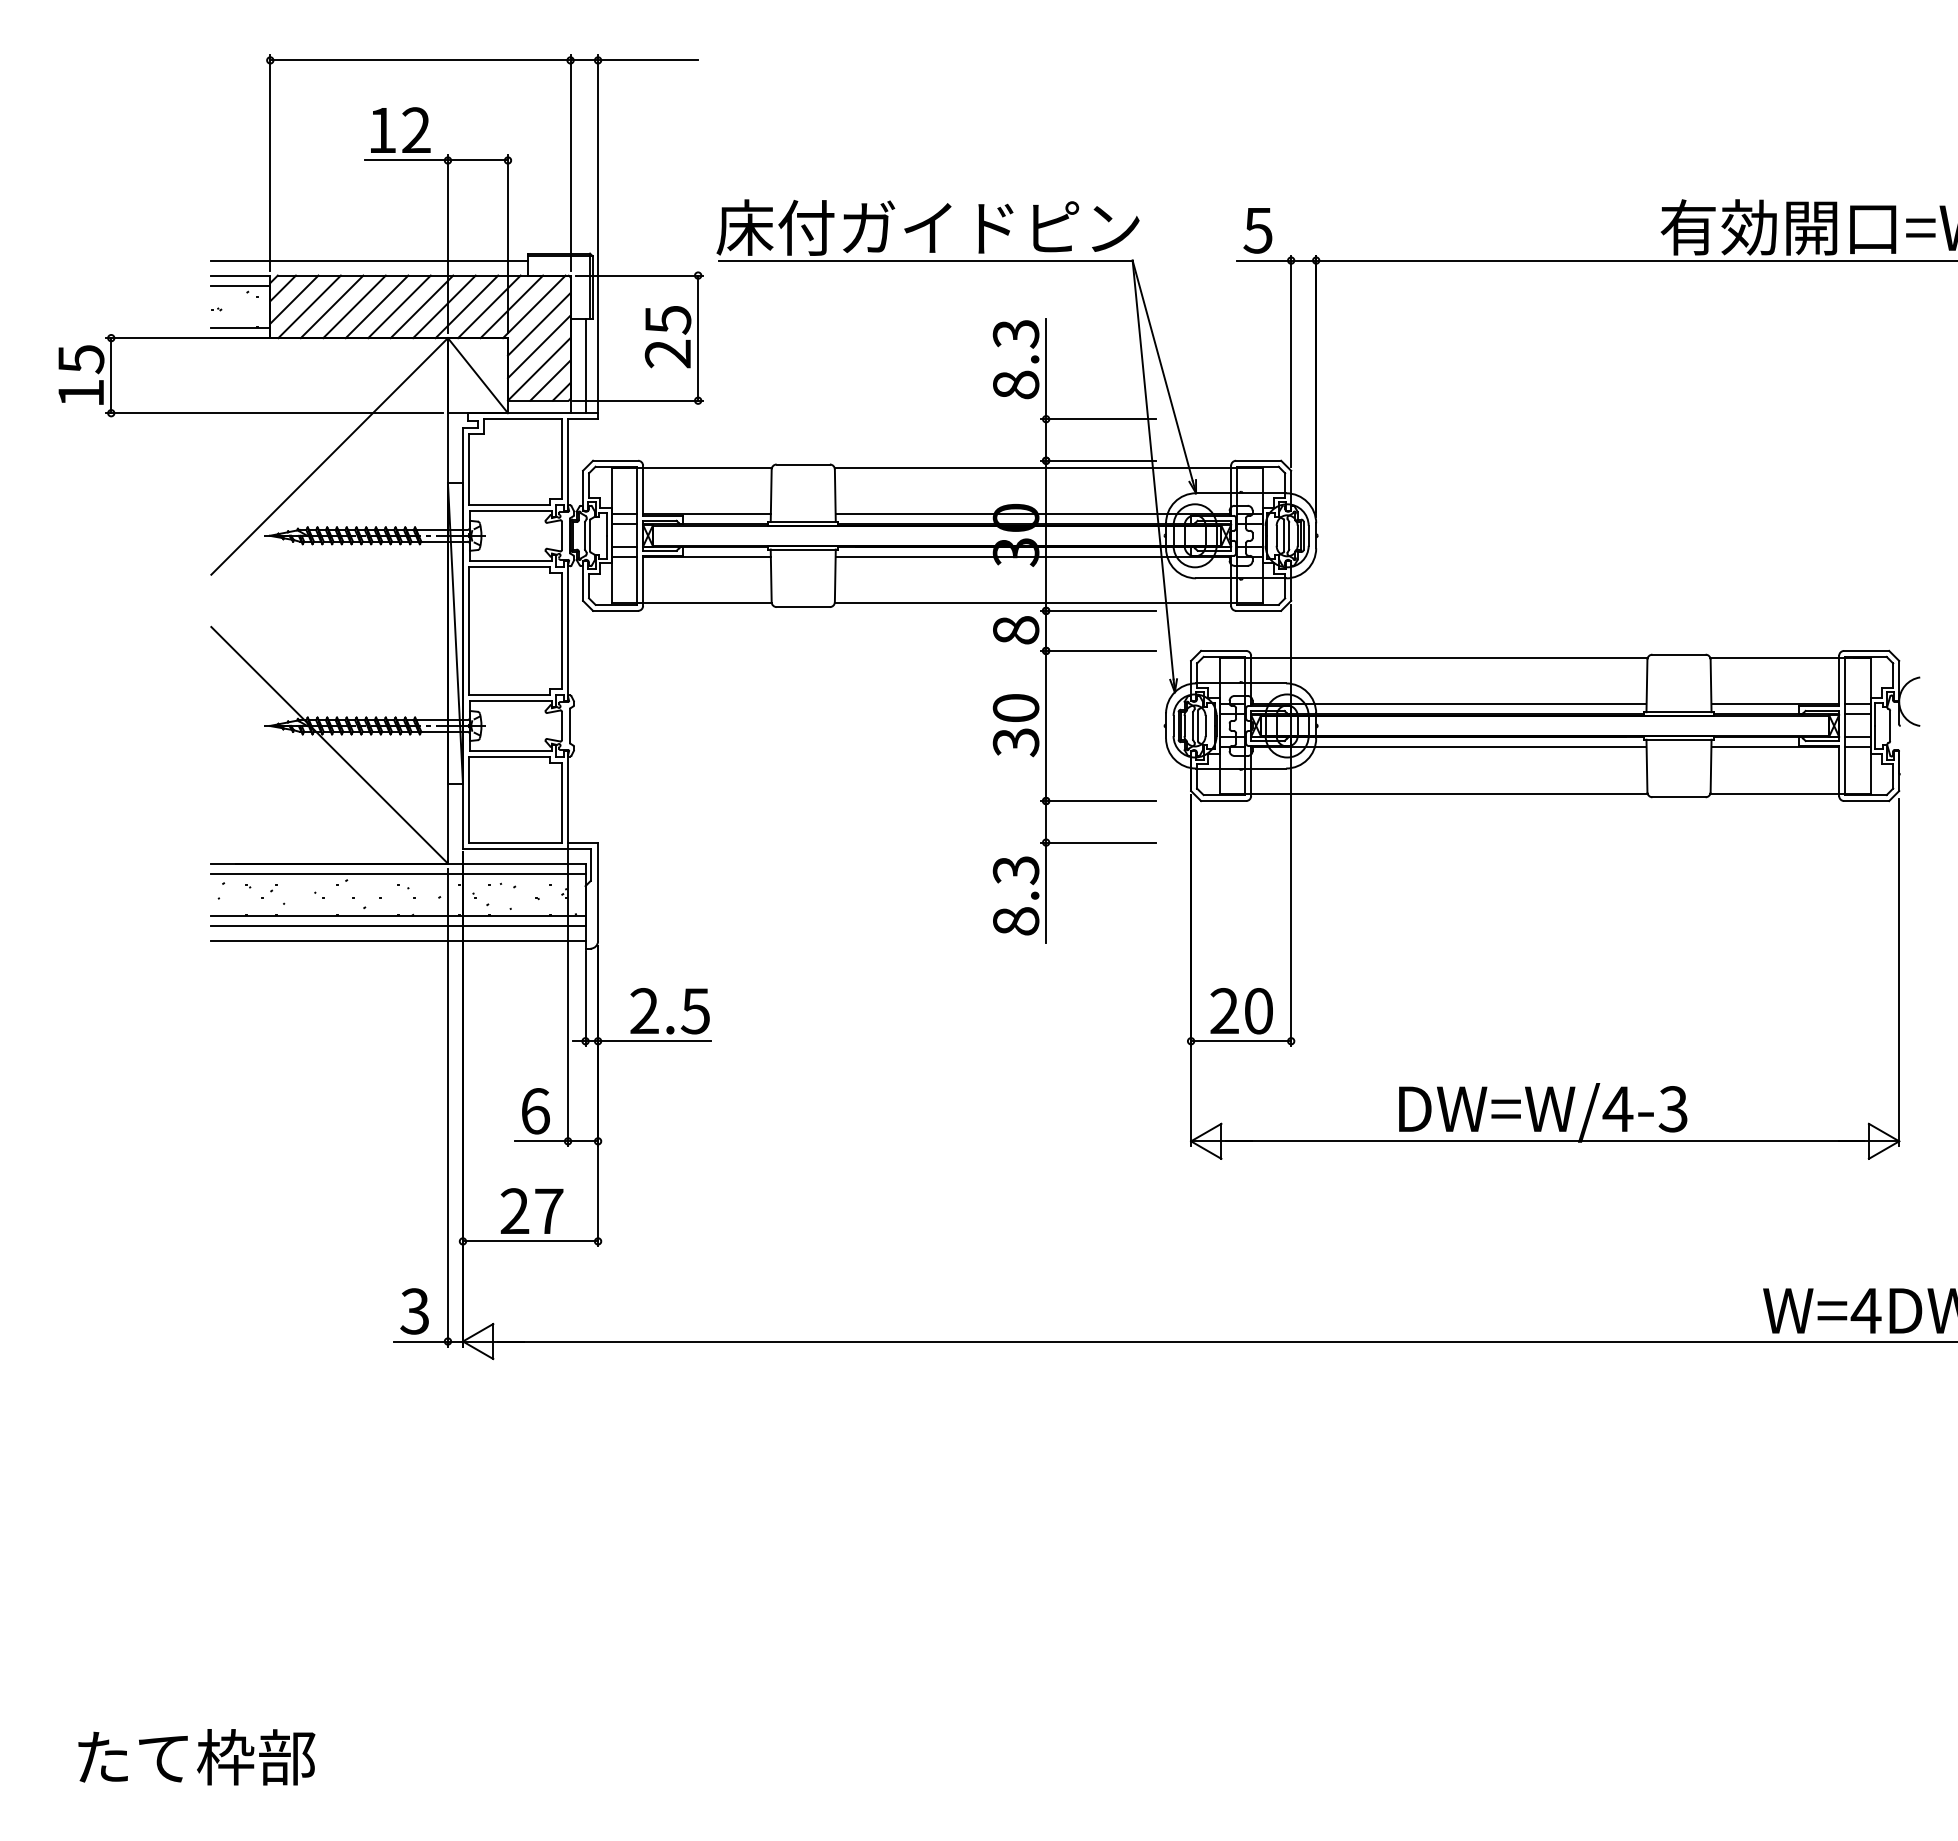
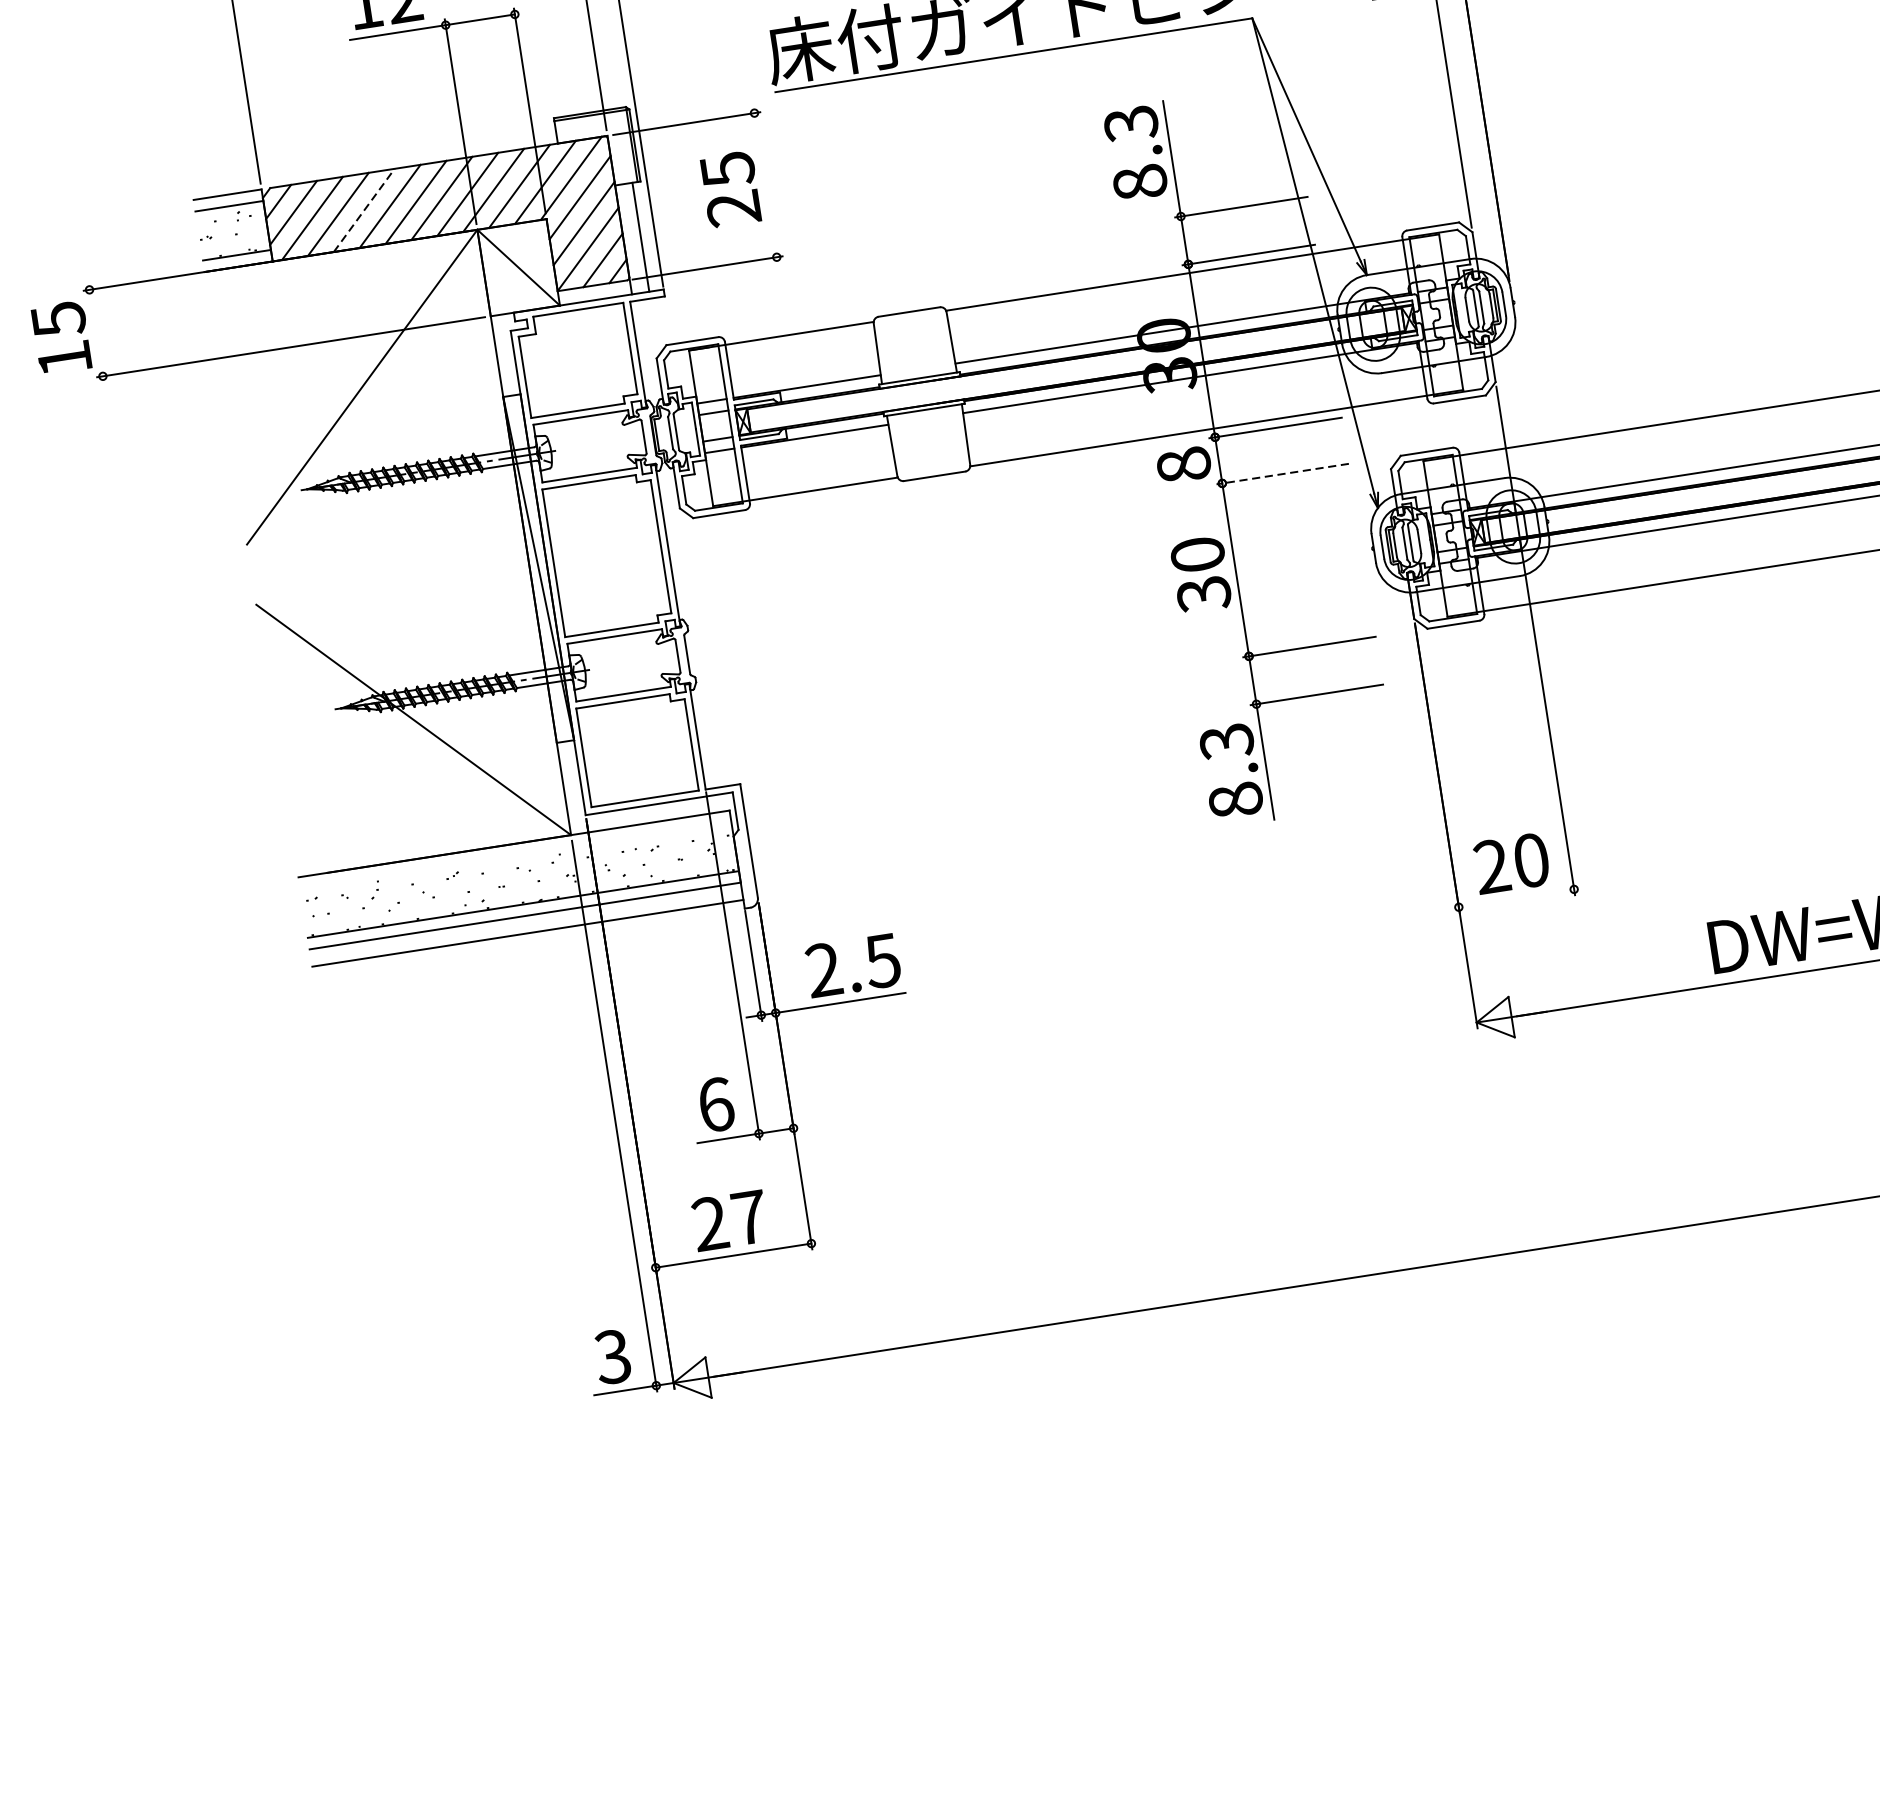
line: (369, 260) -> (373, 154), removed
line: (354, 306) -> (364, 210), solid -> dashed
line: (698, 337) -> (765, 184), removed
line: (111, 375) -> (96, 332), removed
line: (1098, 650) -> (1282, 473), solid -> dashed
line: (398, 873) -> (515, 855), removed
line: (1241, 1041) -> (1516, 898), removed

